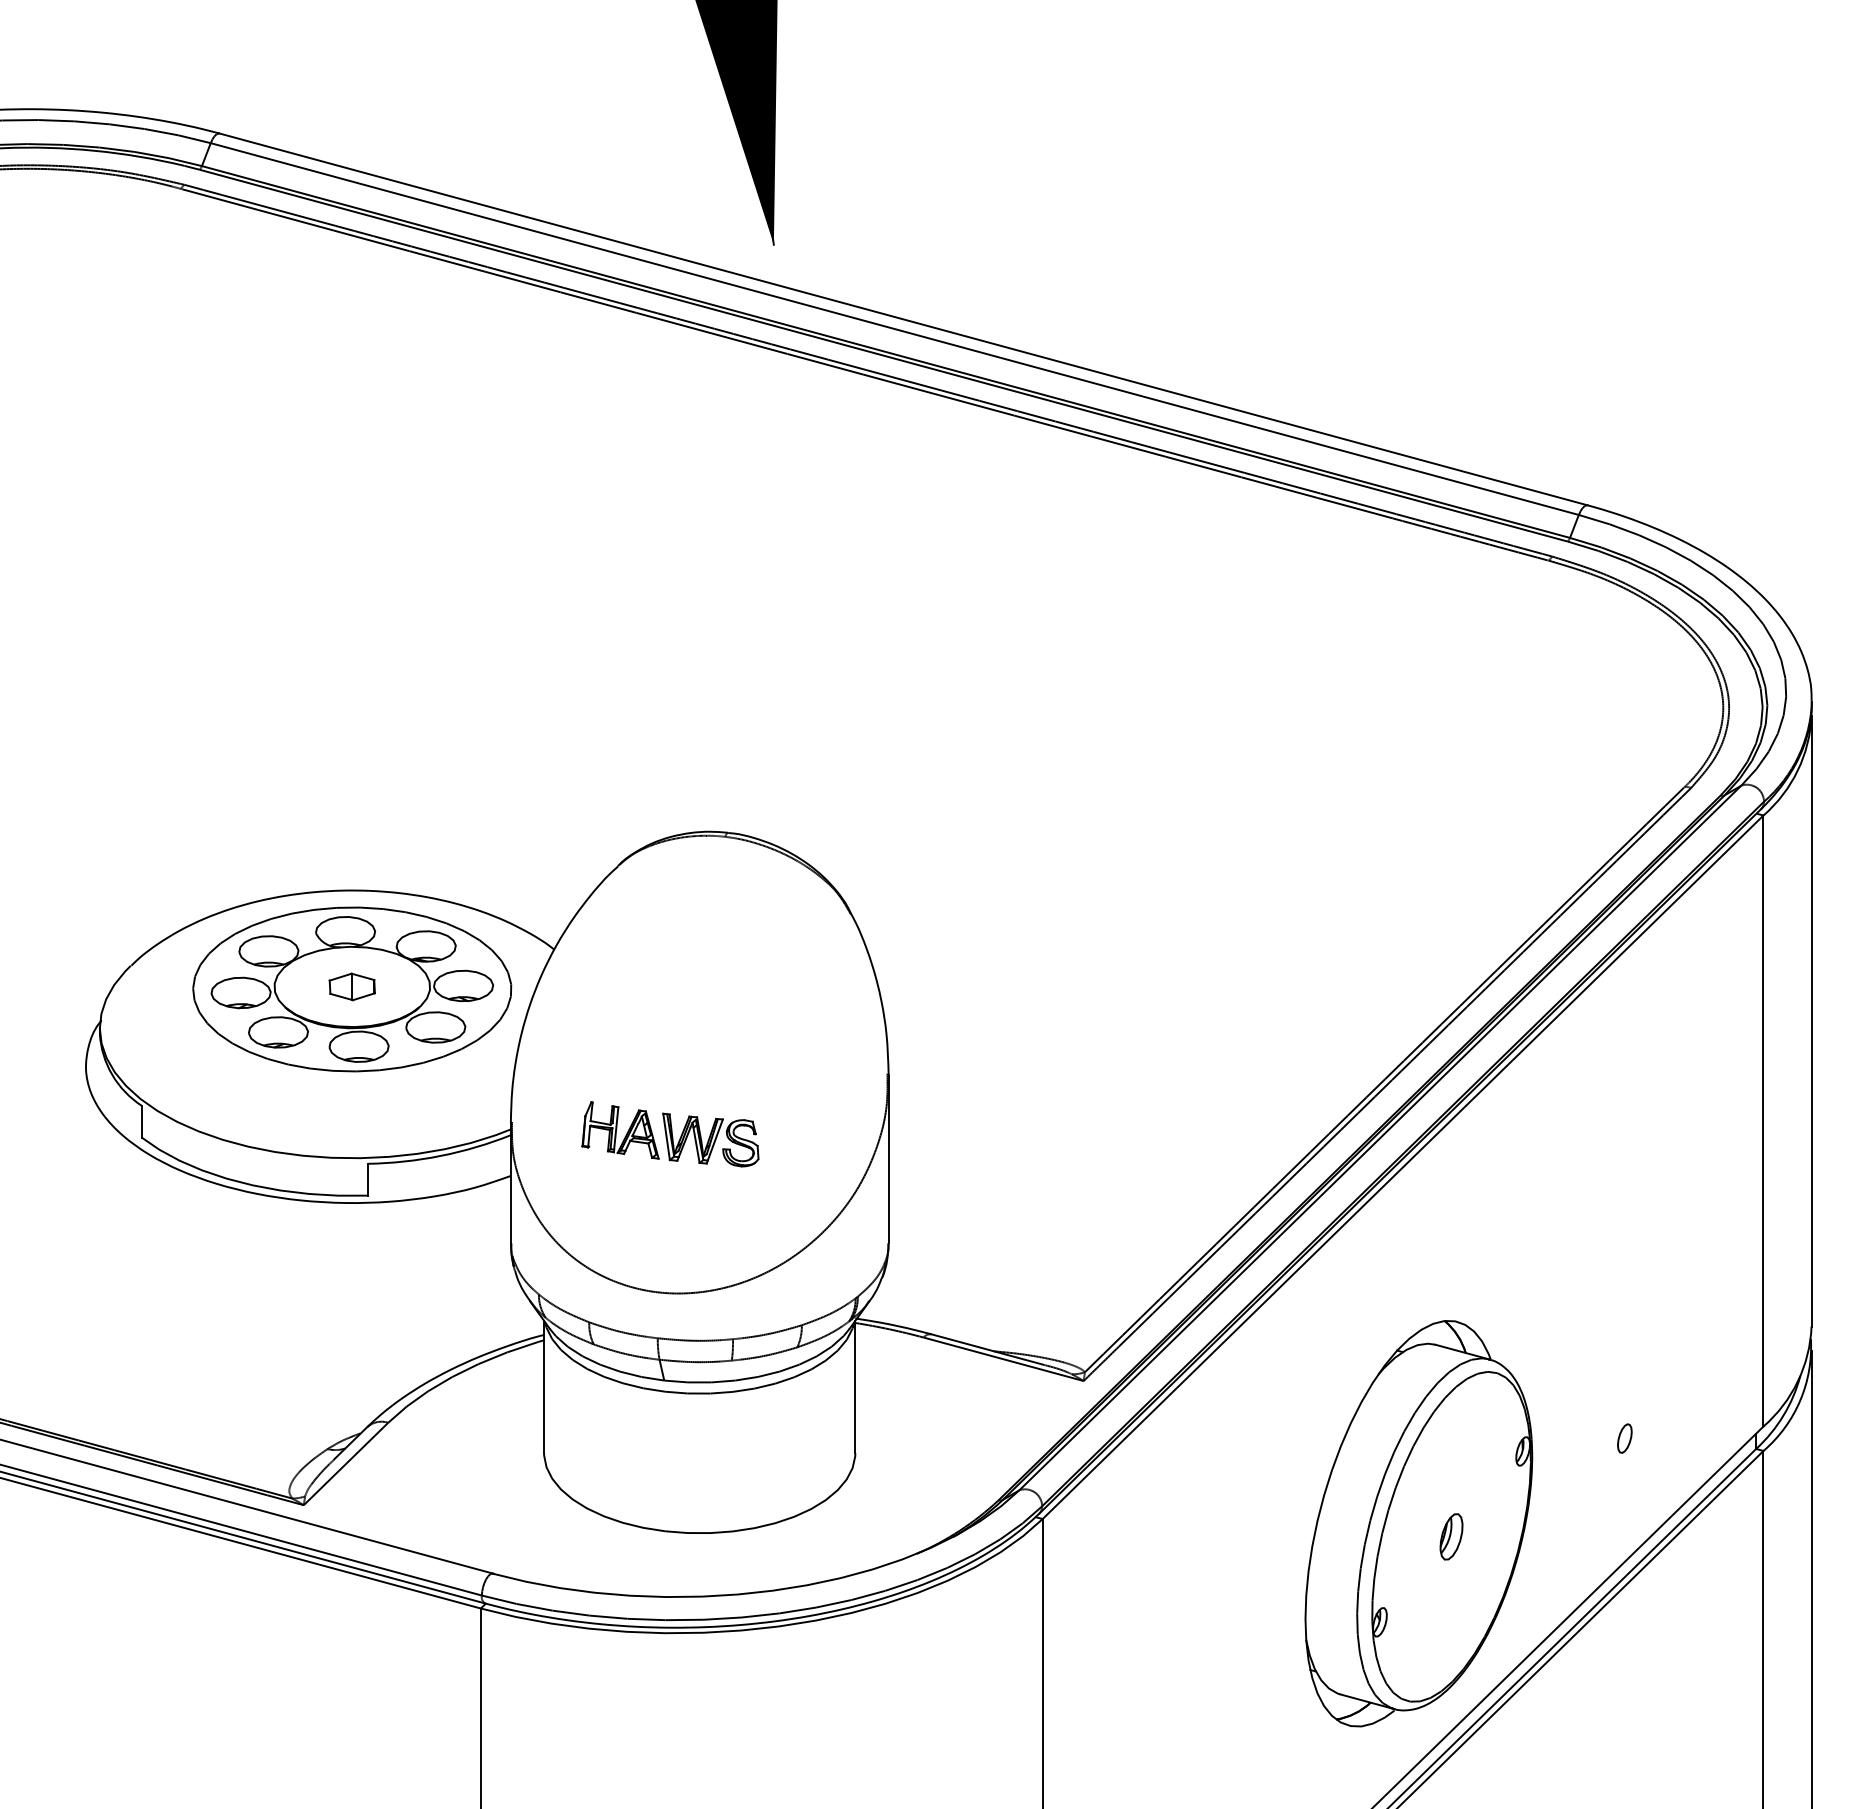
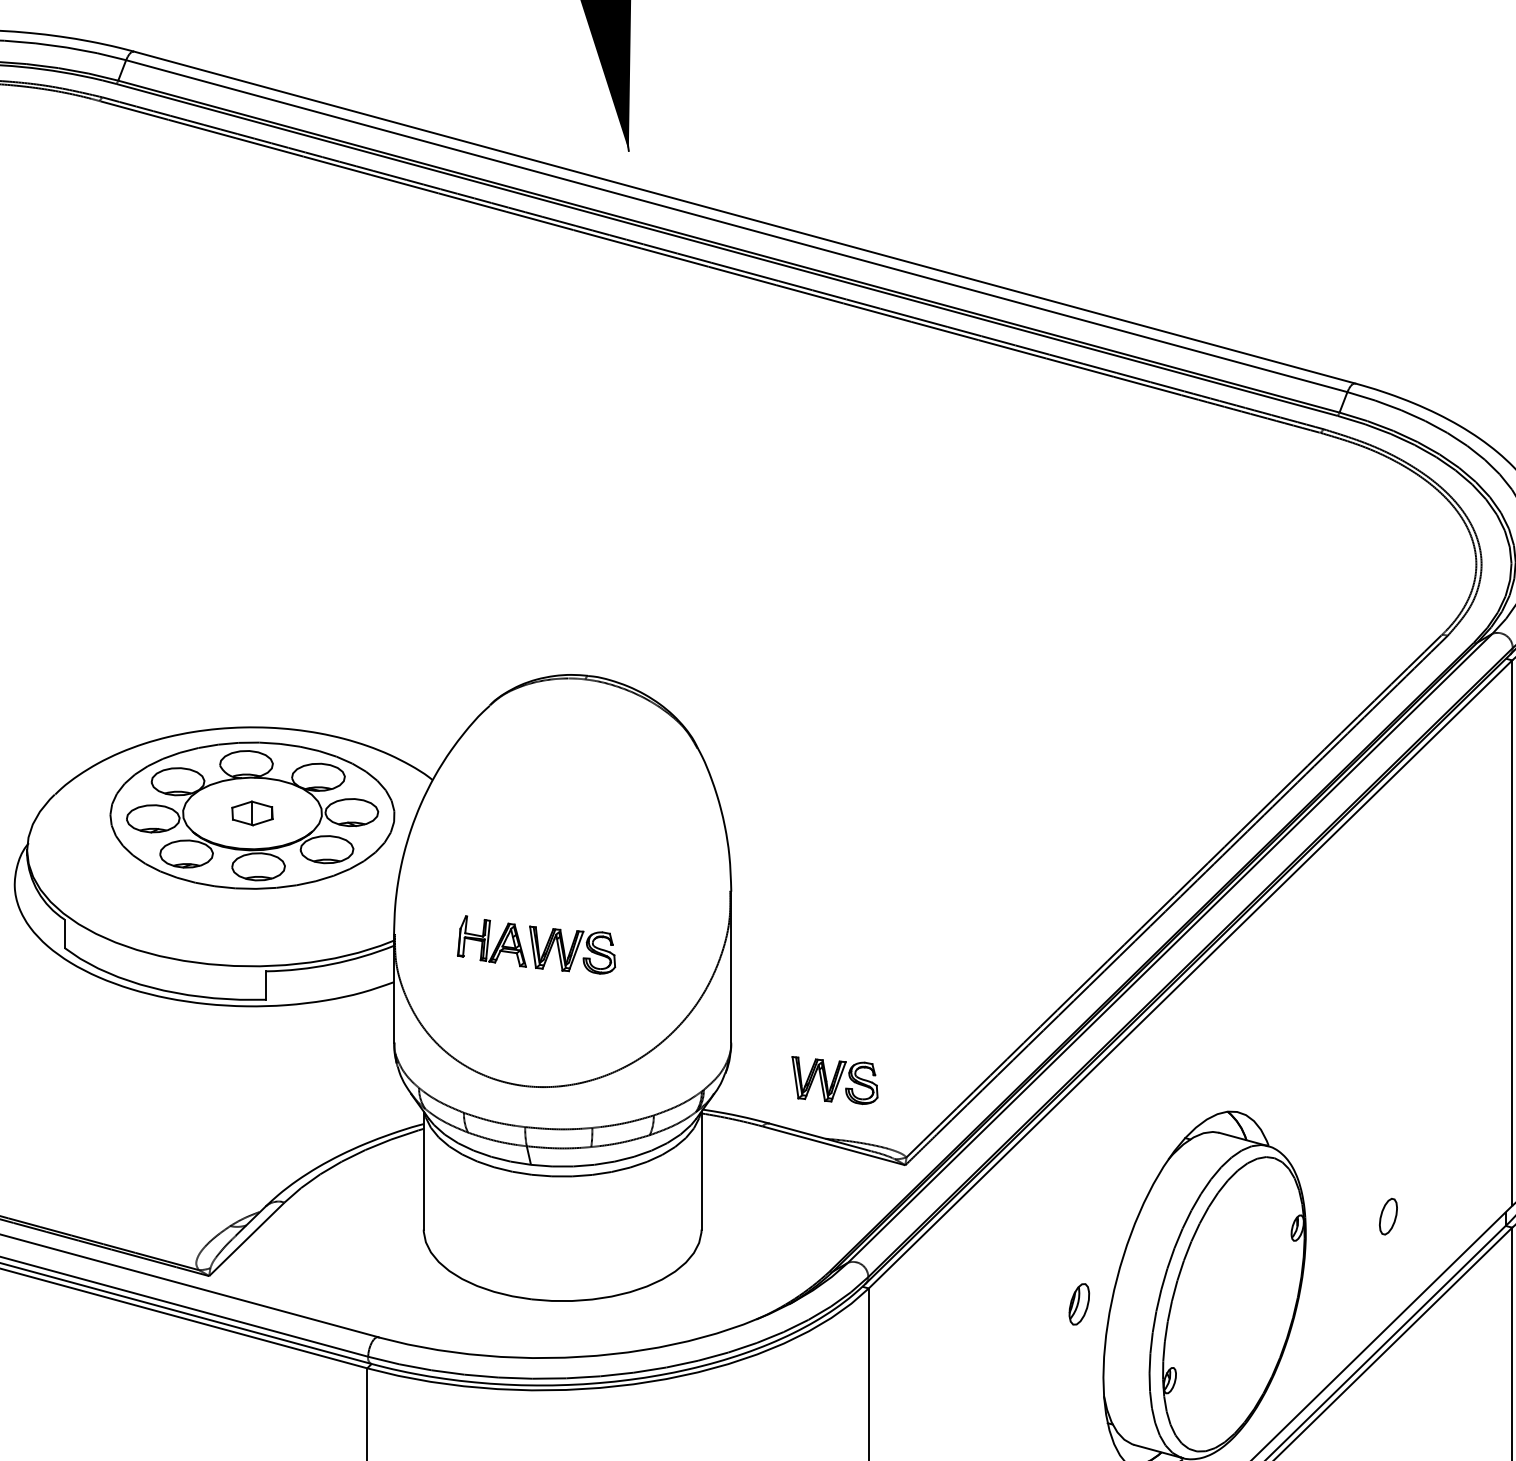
part: (1004, 1285) -> (834, 1079), added
part: (1624, 1438) -> (1388, 1216), size x1.4
part: (1451, 1536) -> (1079, 1304), moved

